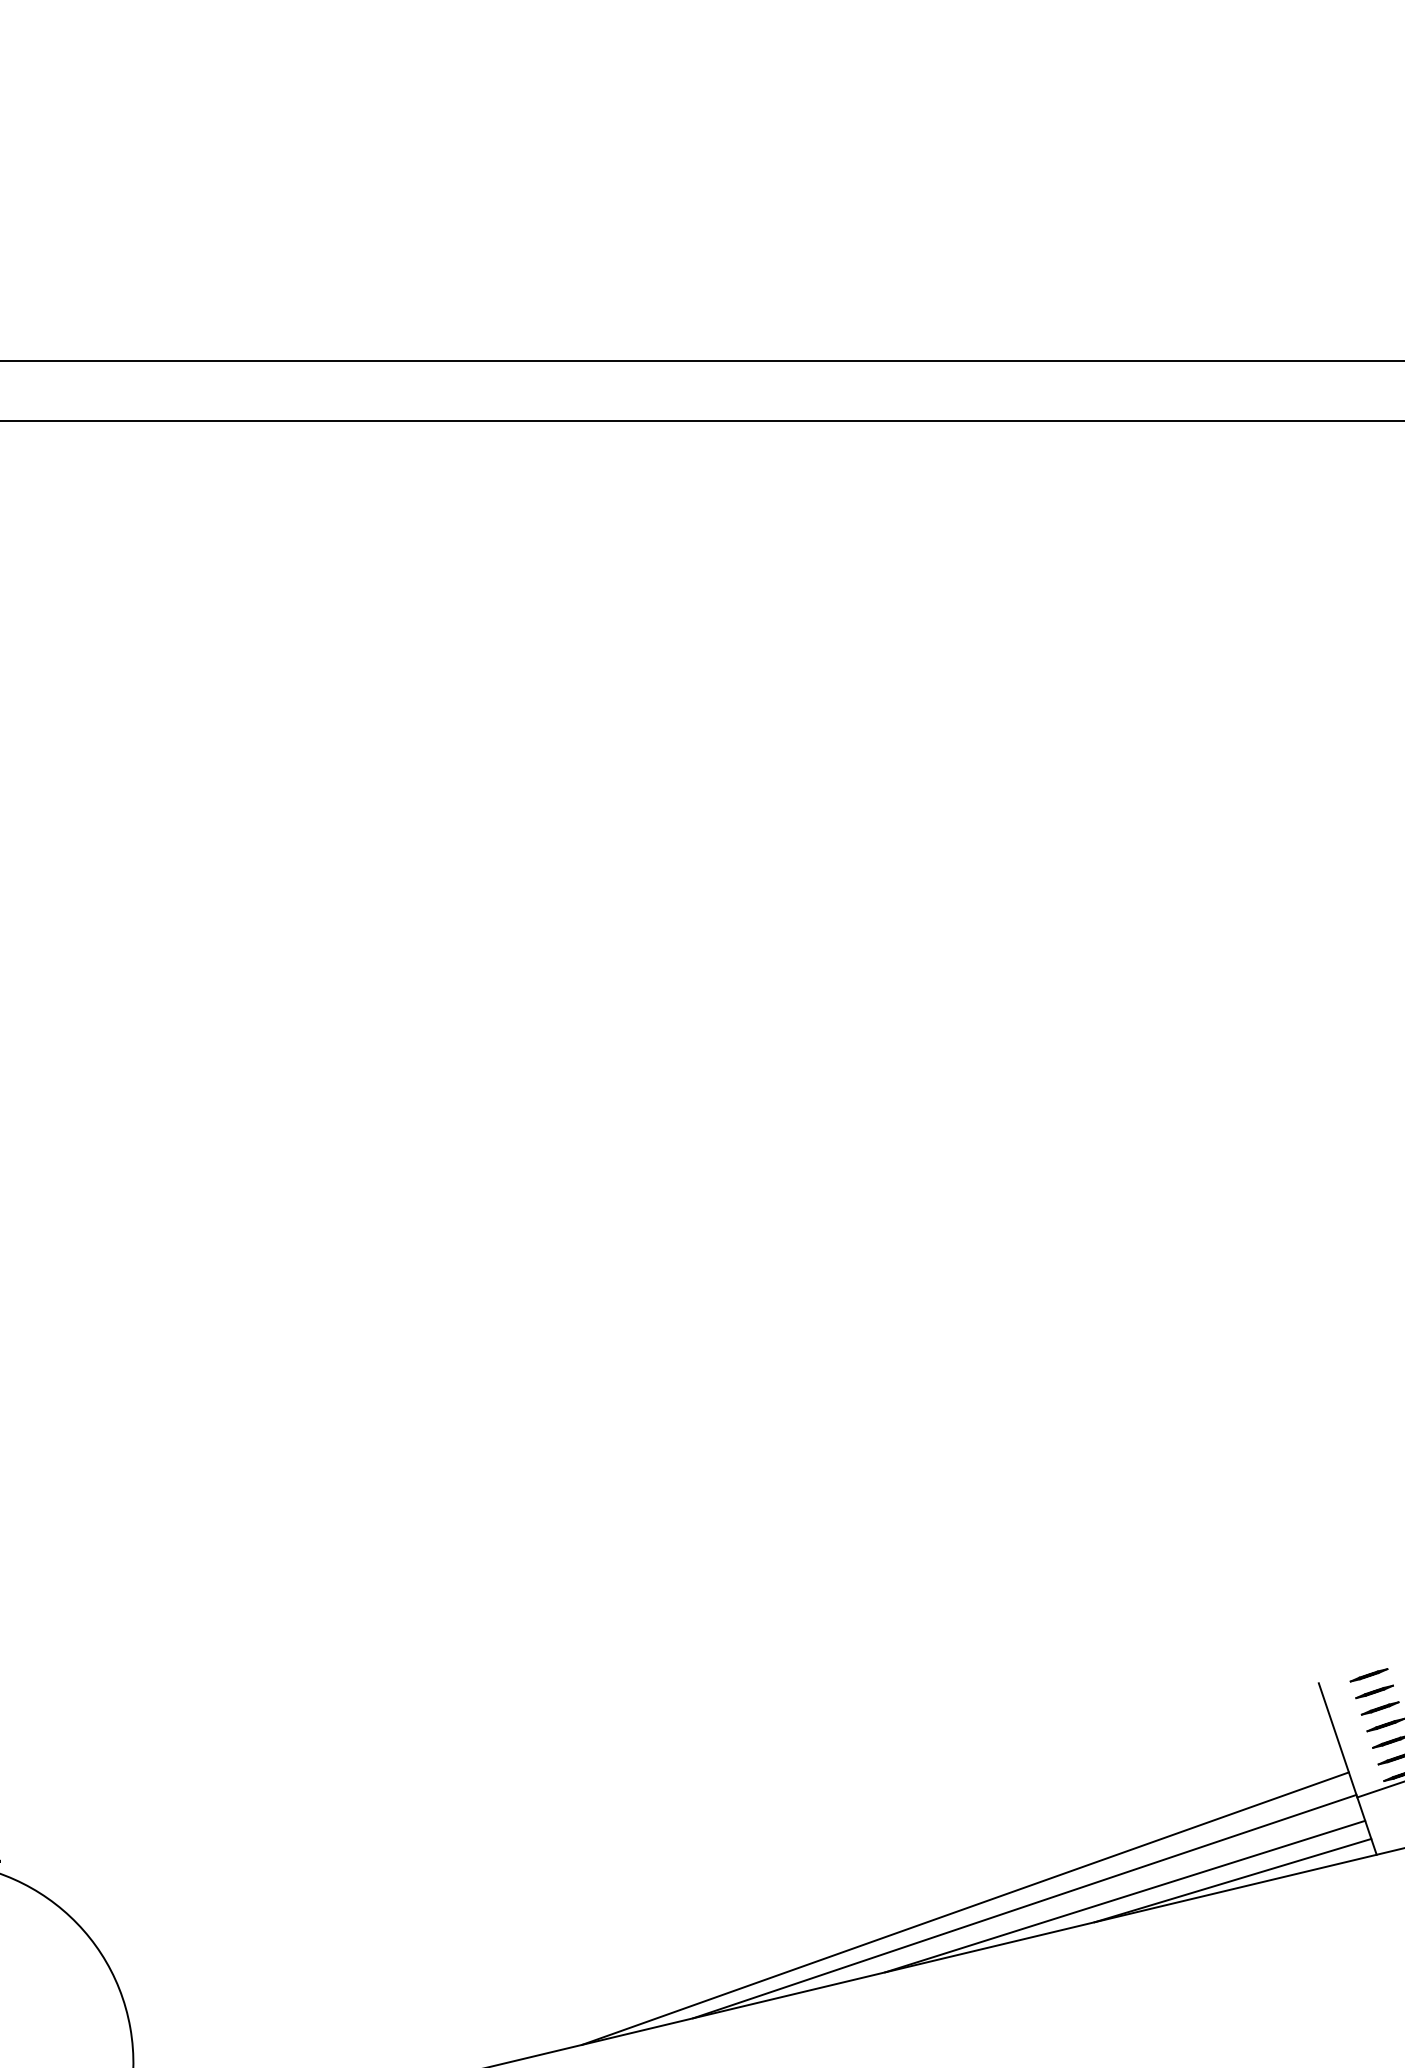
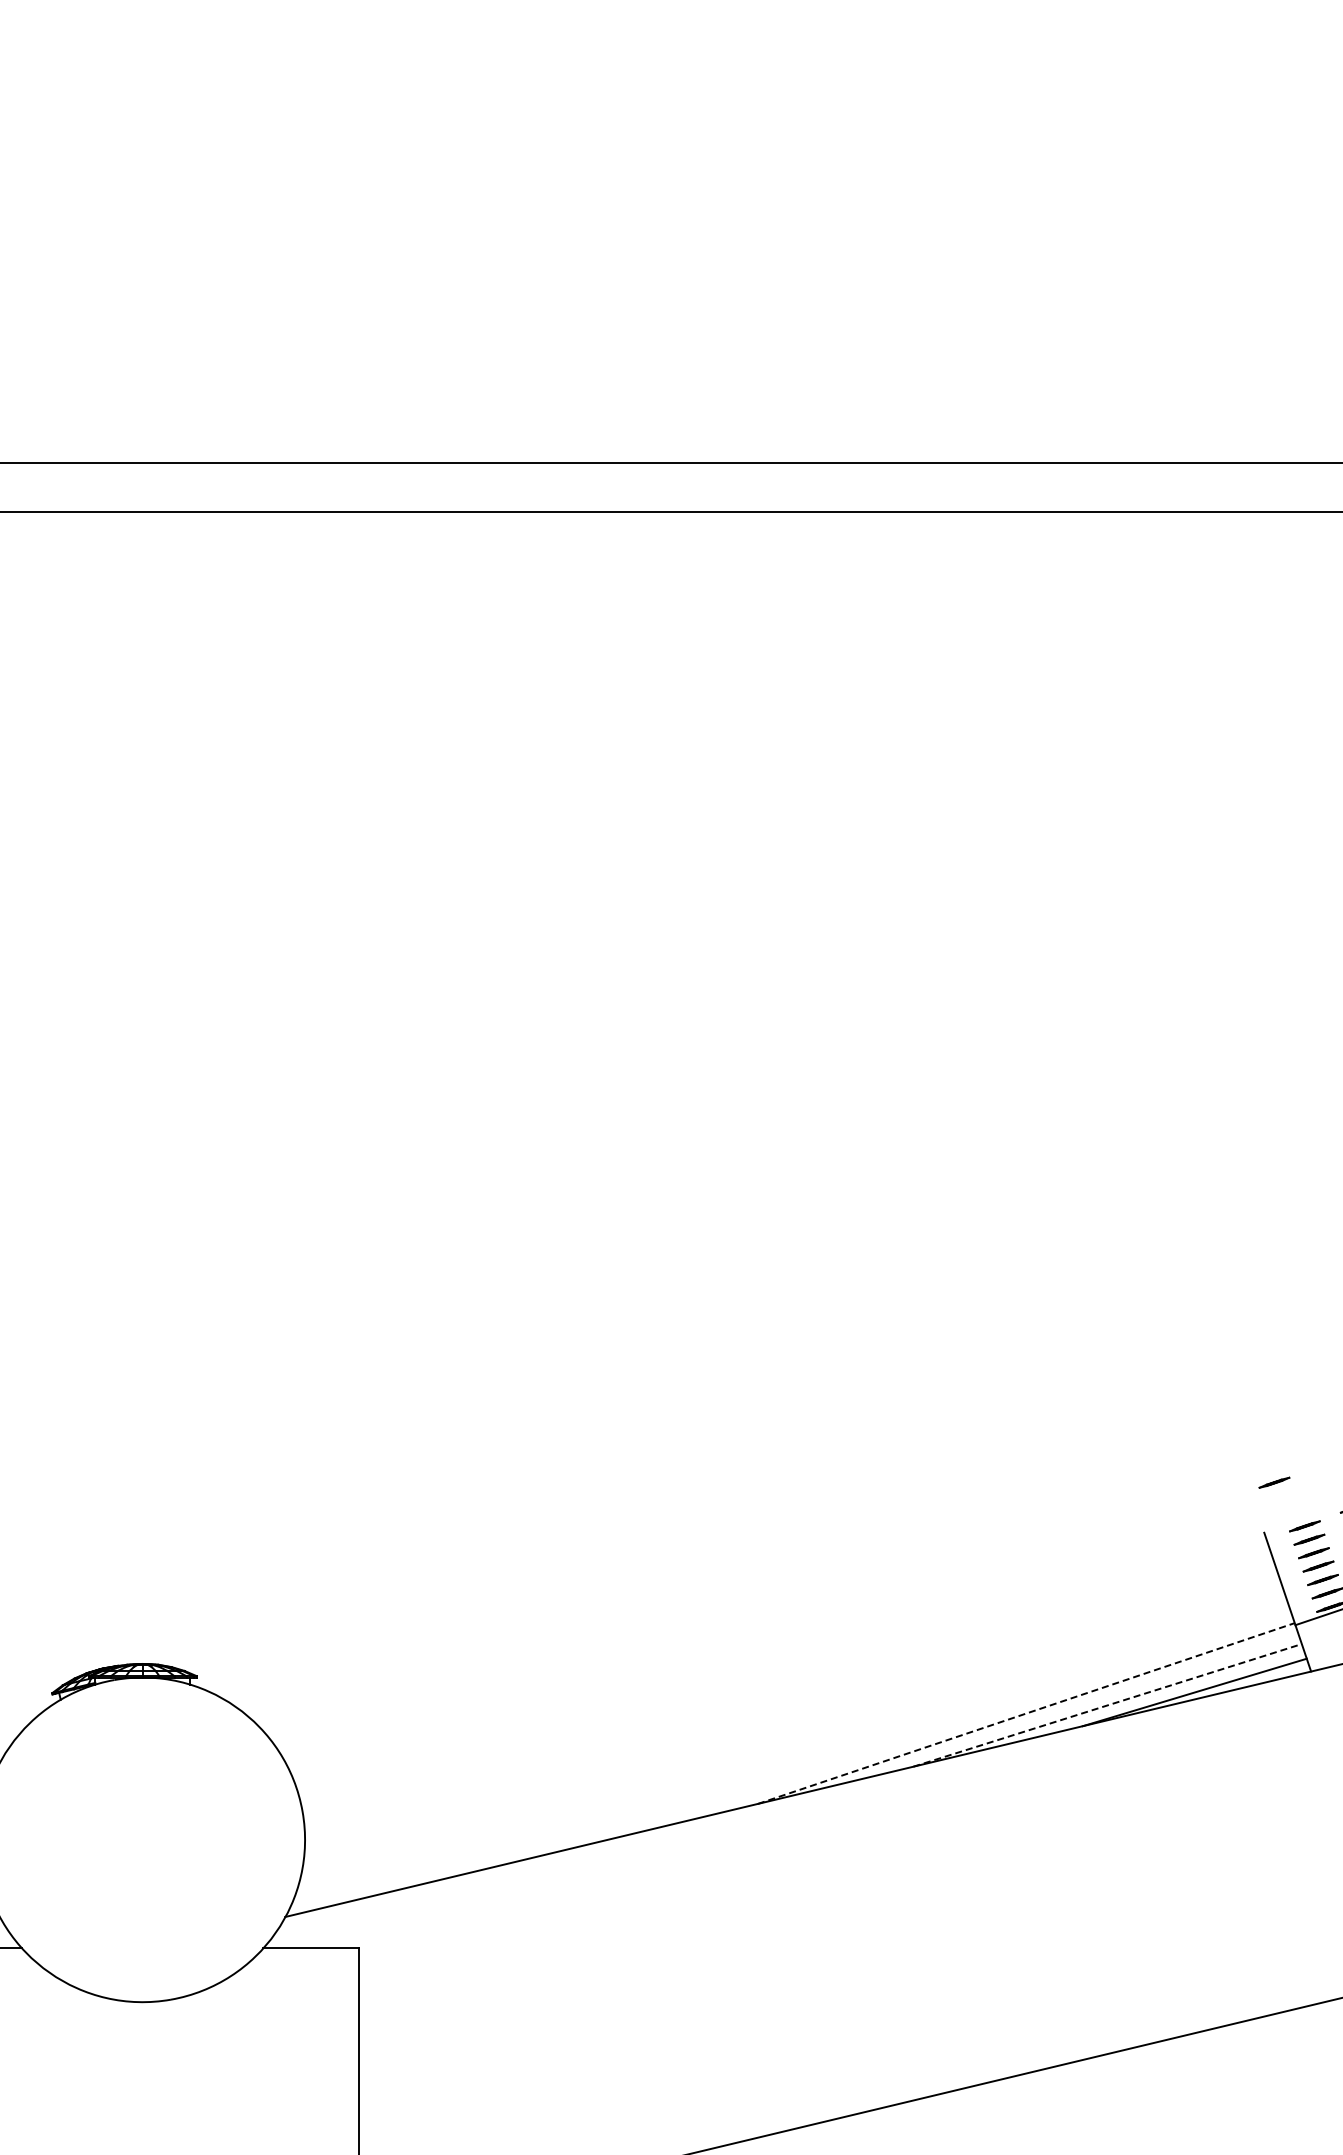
line: (1331, 1621) -> (1274, 1482), added
line: (1125, 1896) -> (1107, 1705), solid -> dashed
line: (1024, 1906) -> (1026, 1713), solid -> dashed
line: (965, 1907) -> (978, 1714), removed

